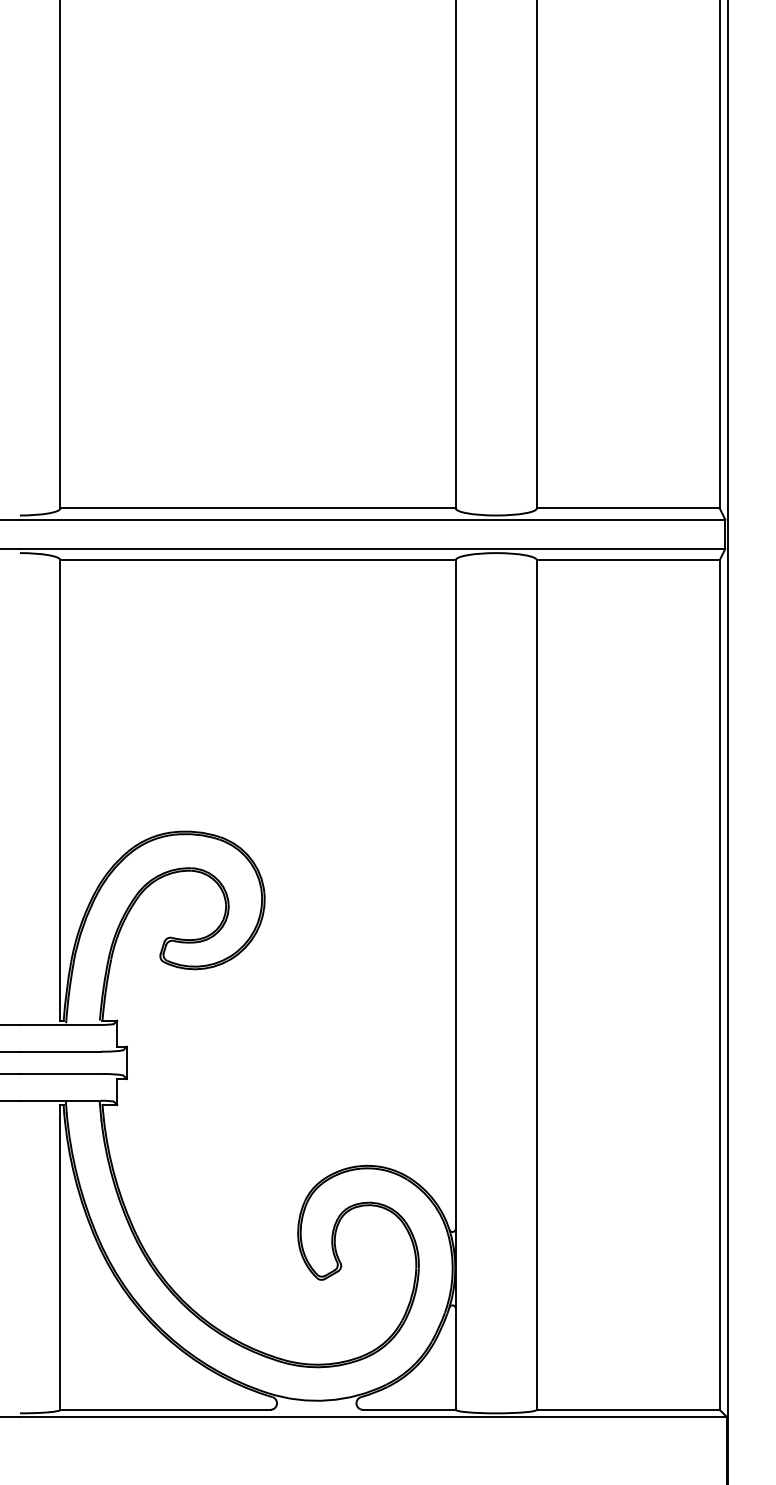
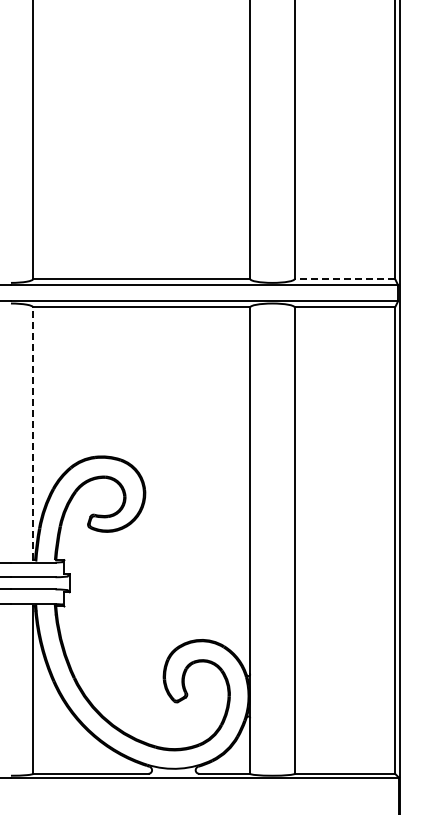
line: (627, 507) -> (344, 278), solid -> dashed
line: (60, 789) -> (33, 433), solid -> dashed

